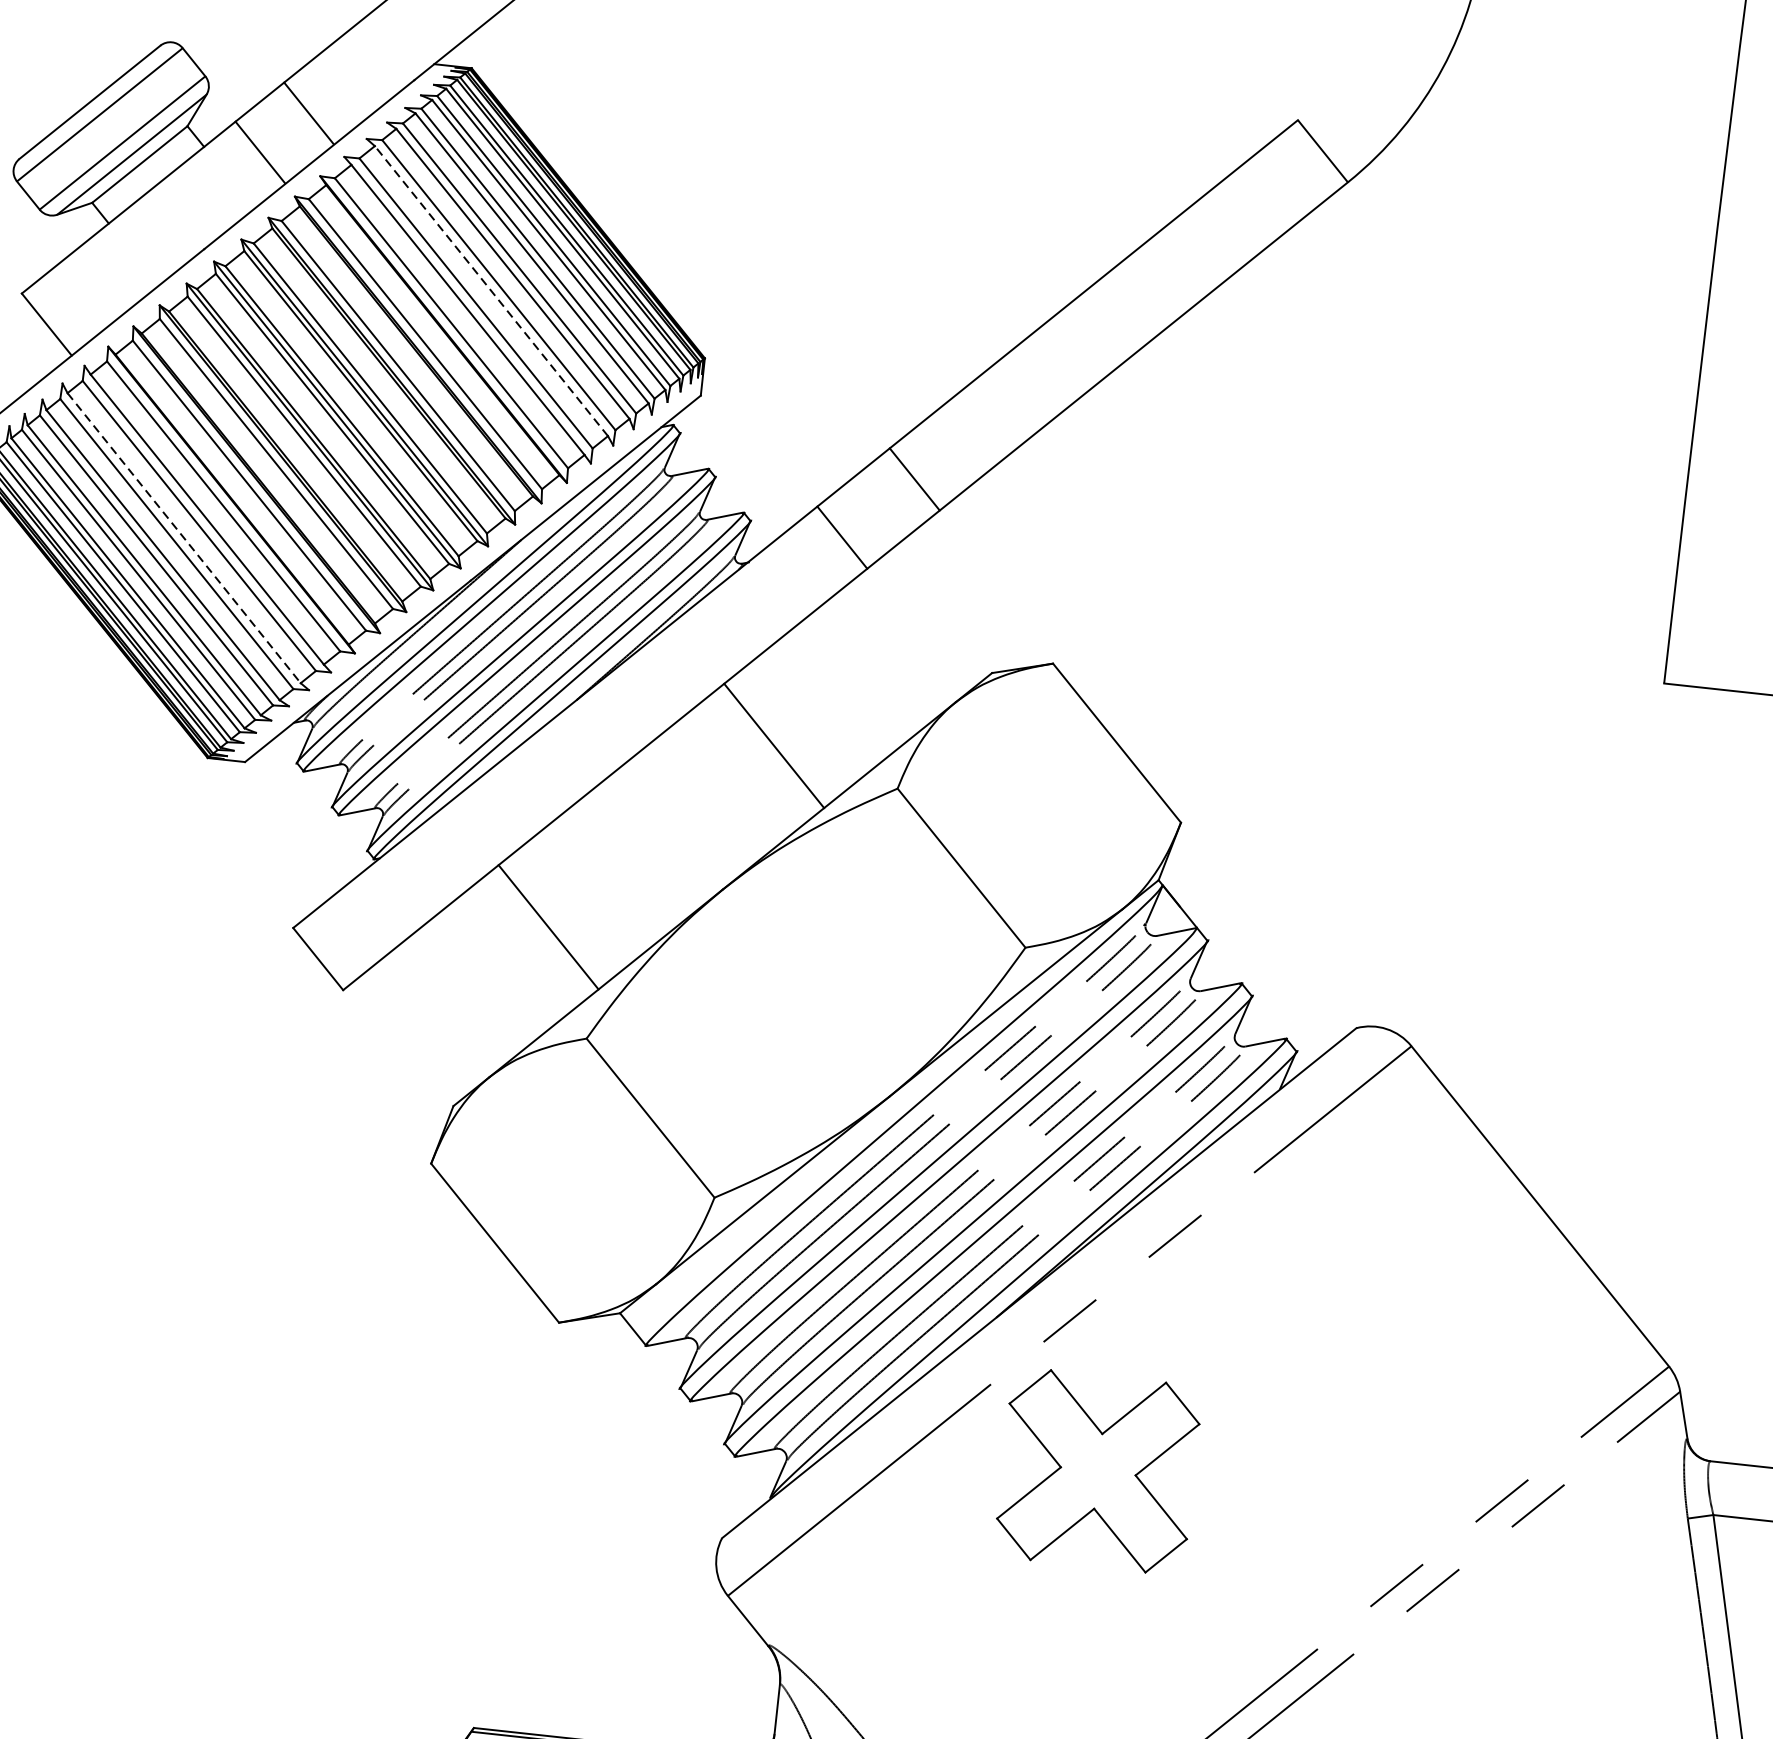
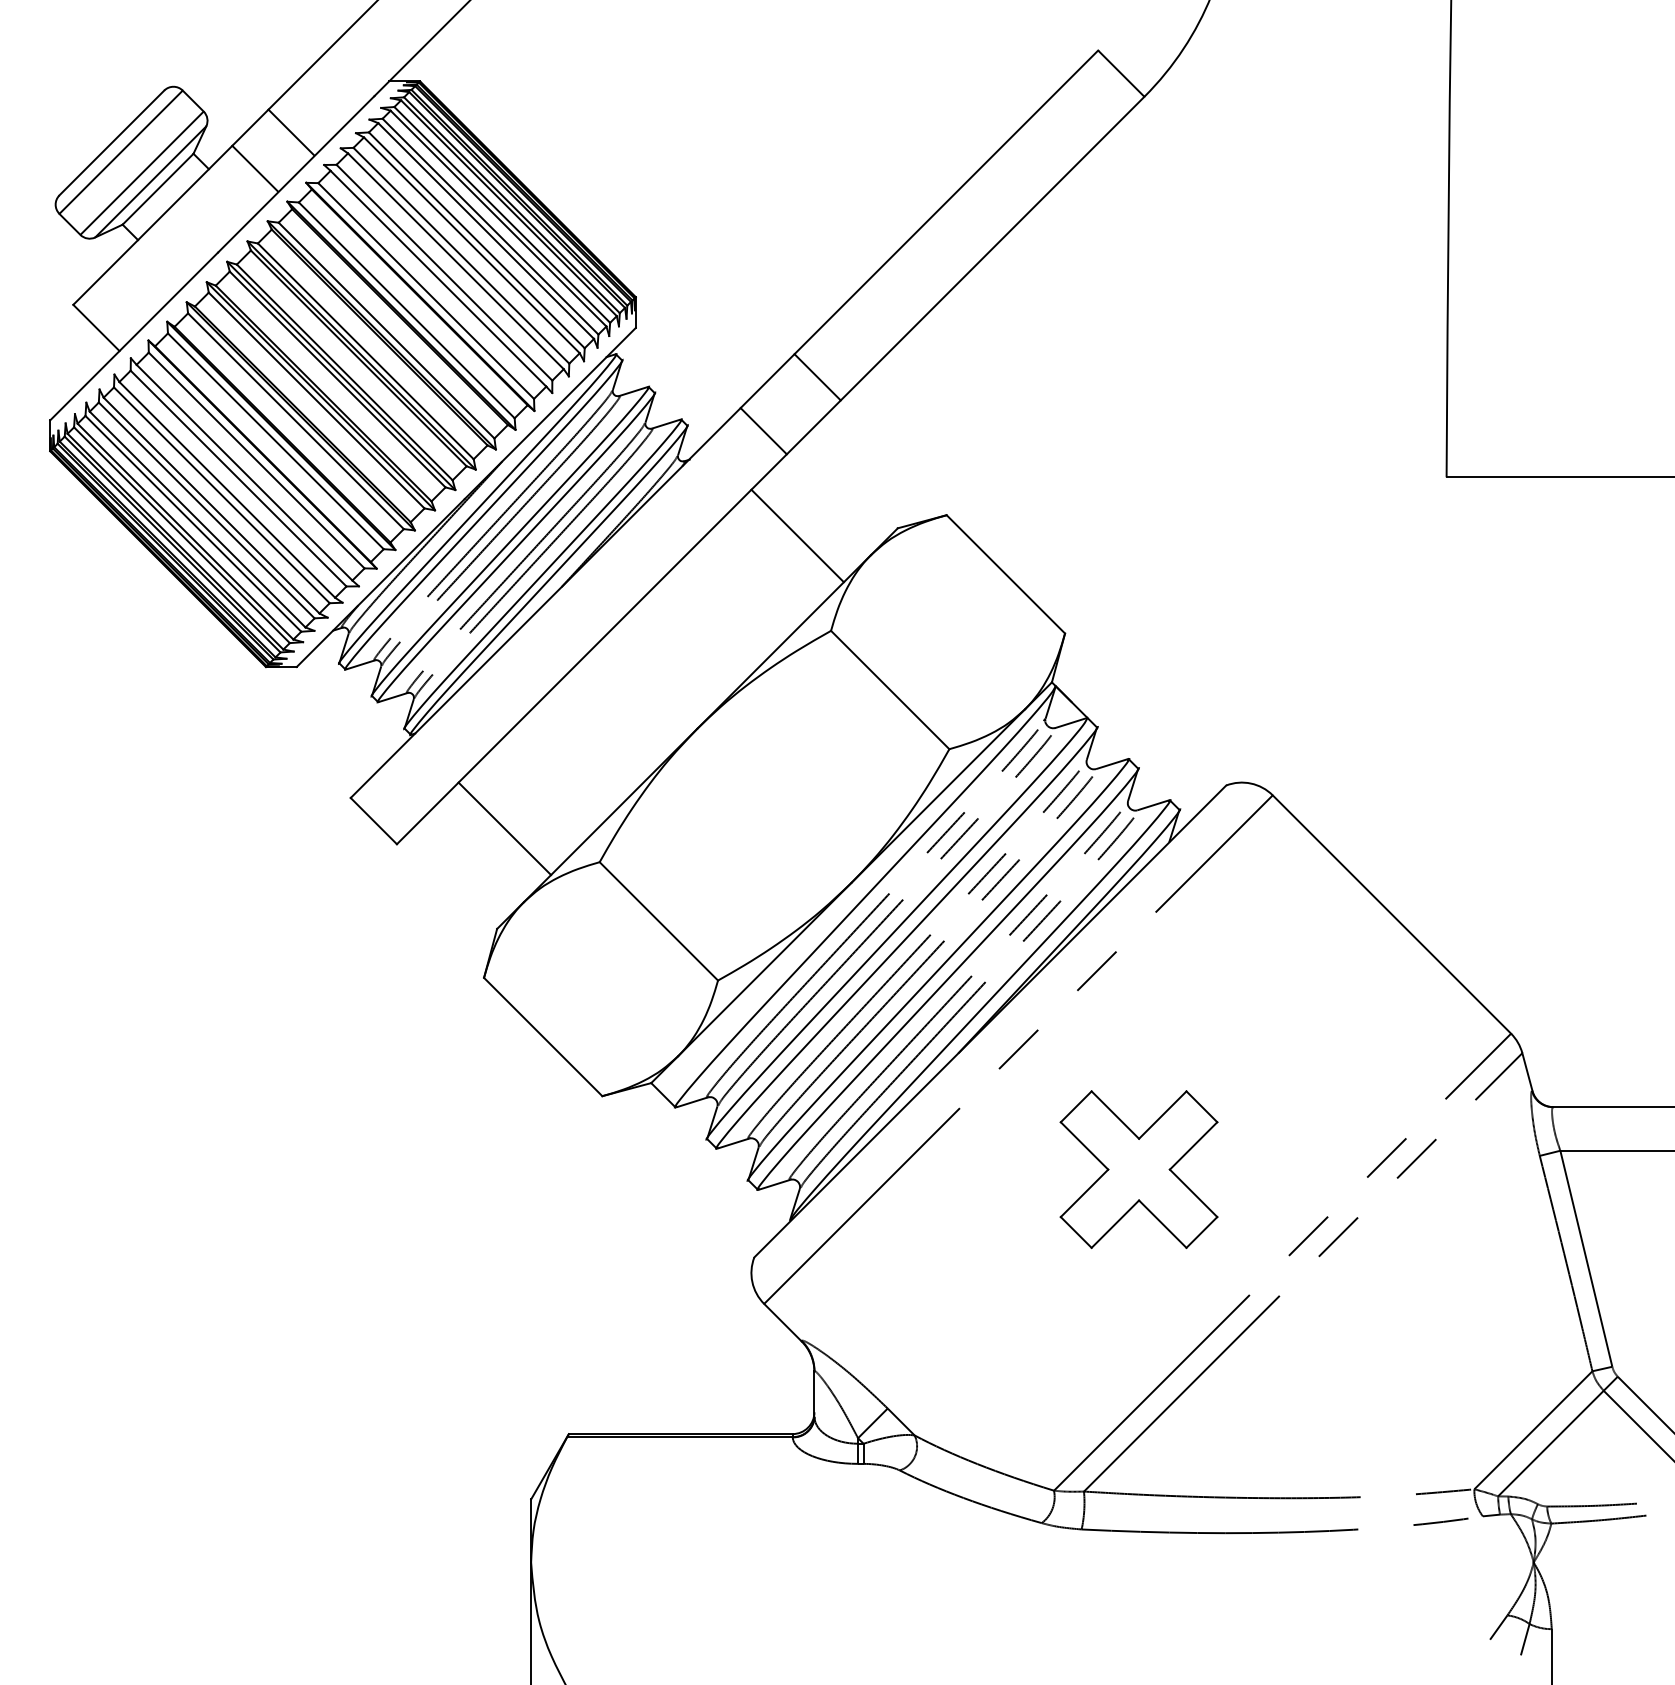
line: (490, 291) -> (455, 261), dashed -> solid
line: (184, 537) -> (227, 489), dashed -> solid
line: (774, 745) -> (797, 535), moved
line: (548, 926) -> (504, 828), moved
part: (1097, 1471) -> (1138, 1169), moved

